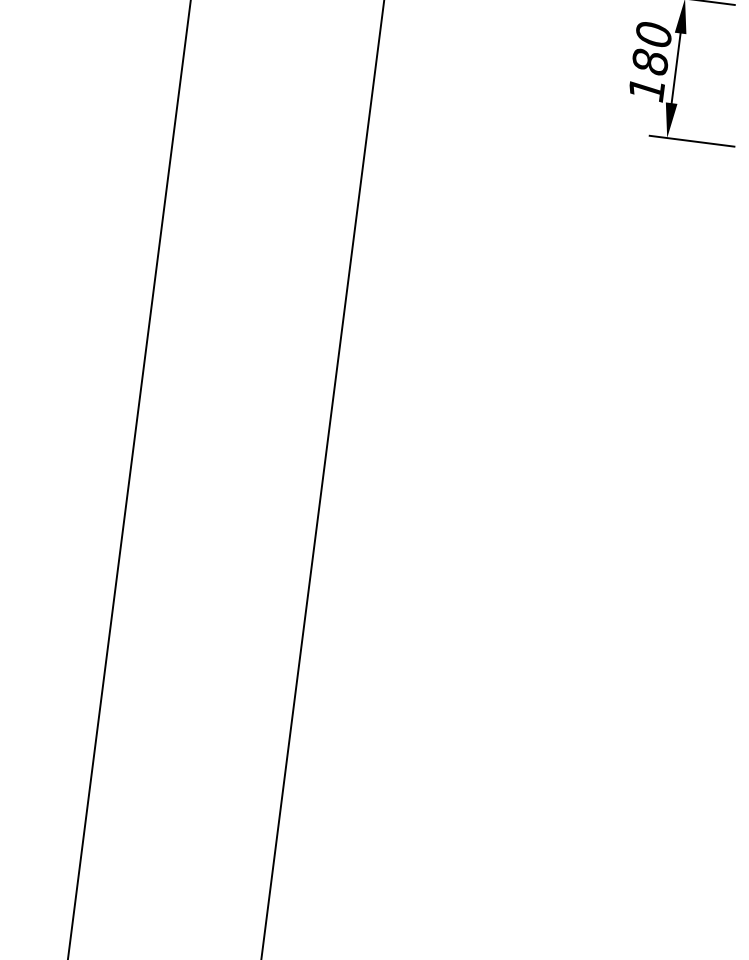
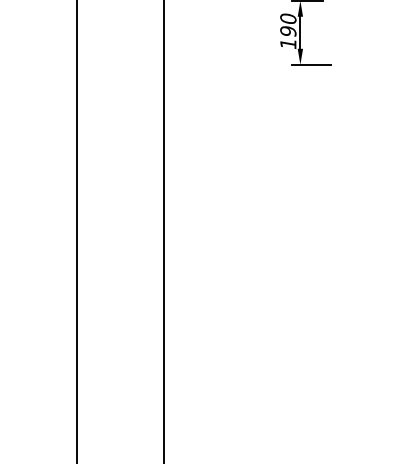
text: (650, 62) -> (288, 31), 180 -> 190

